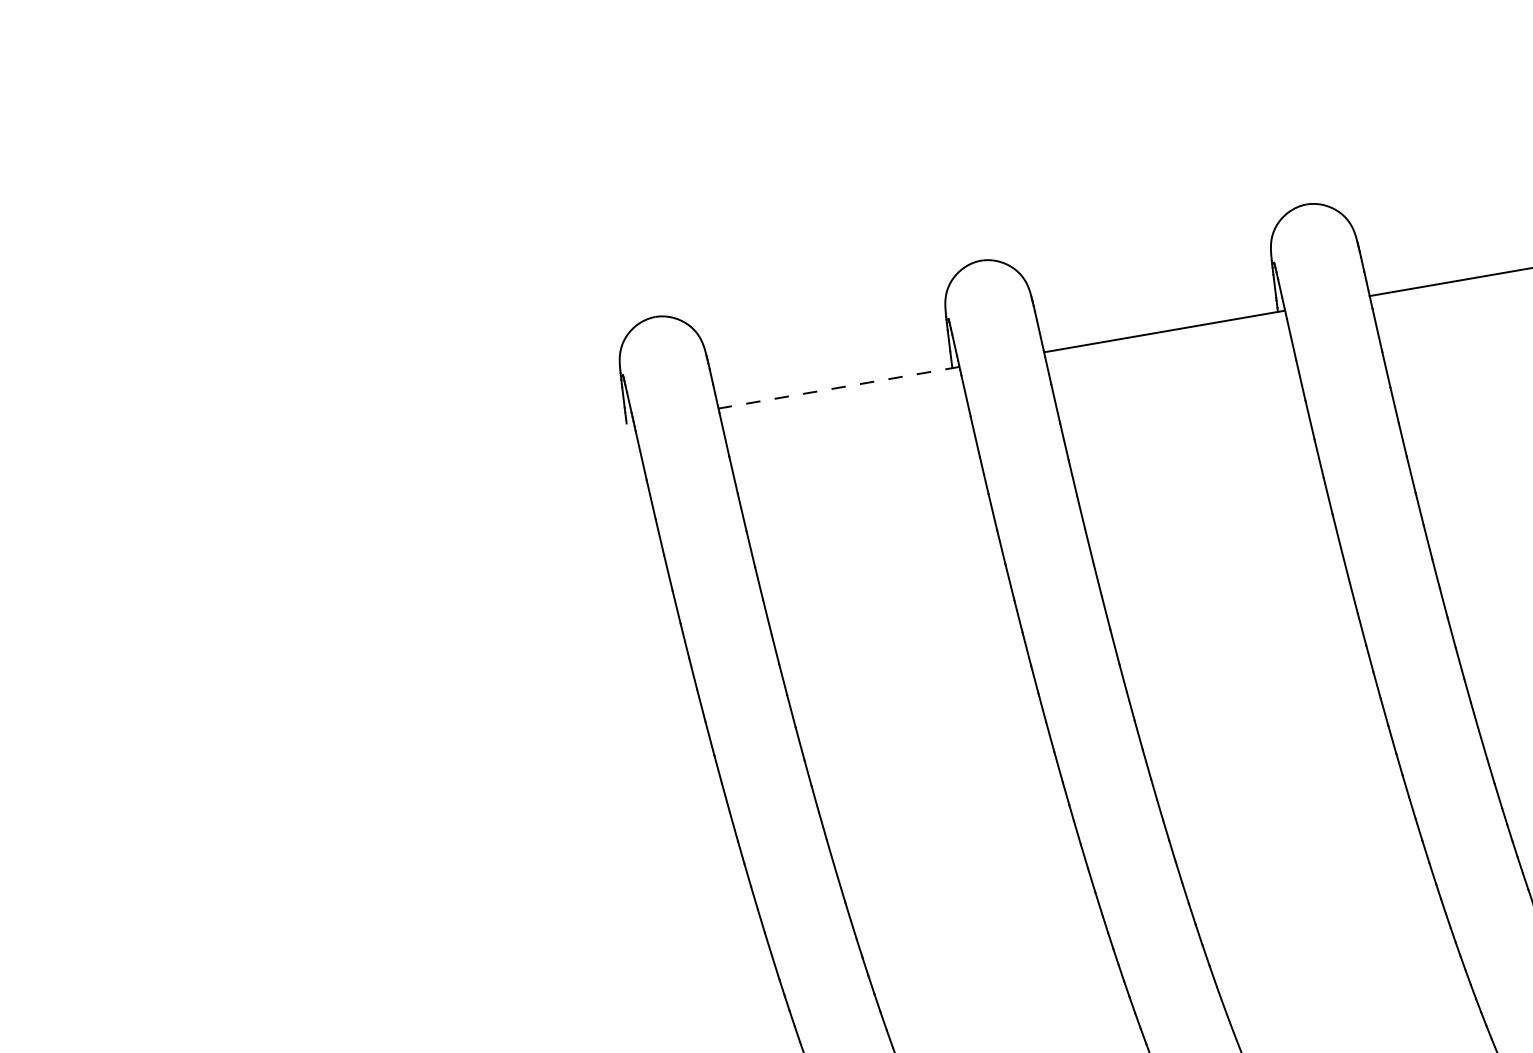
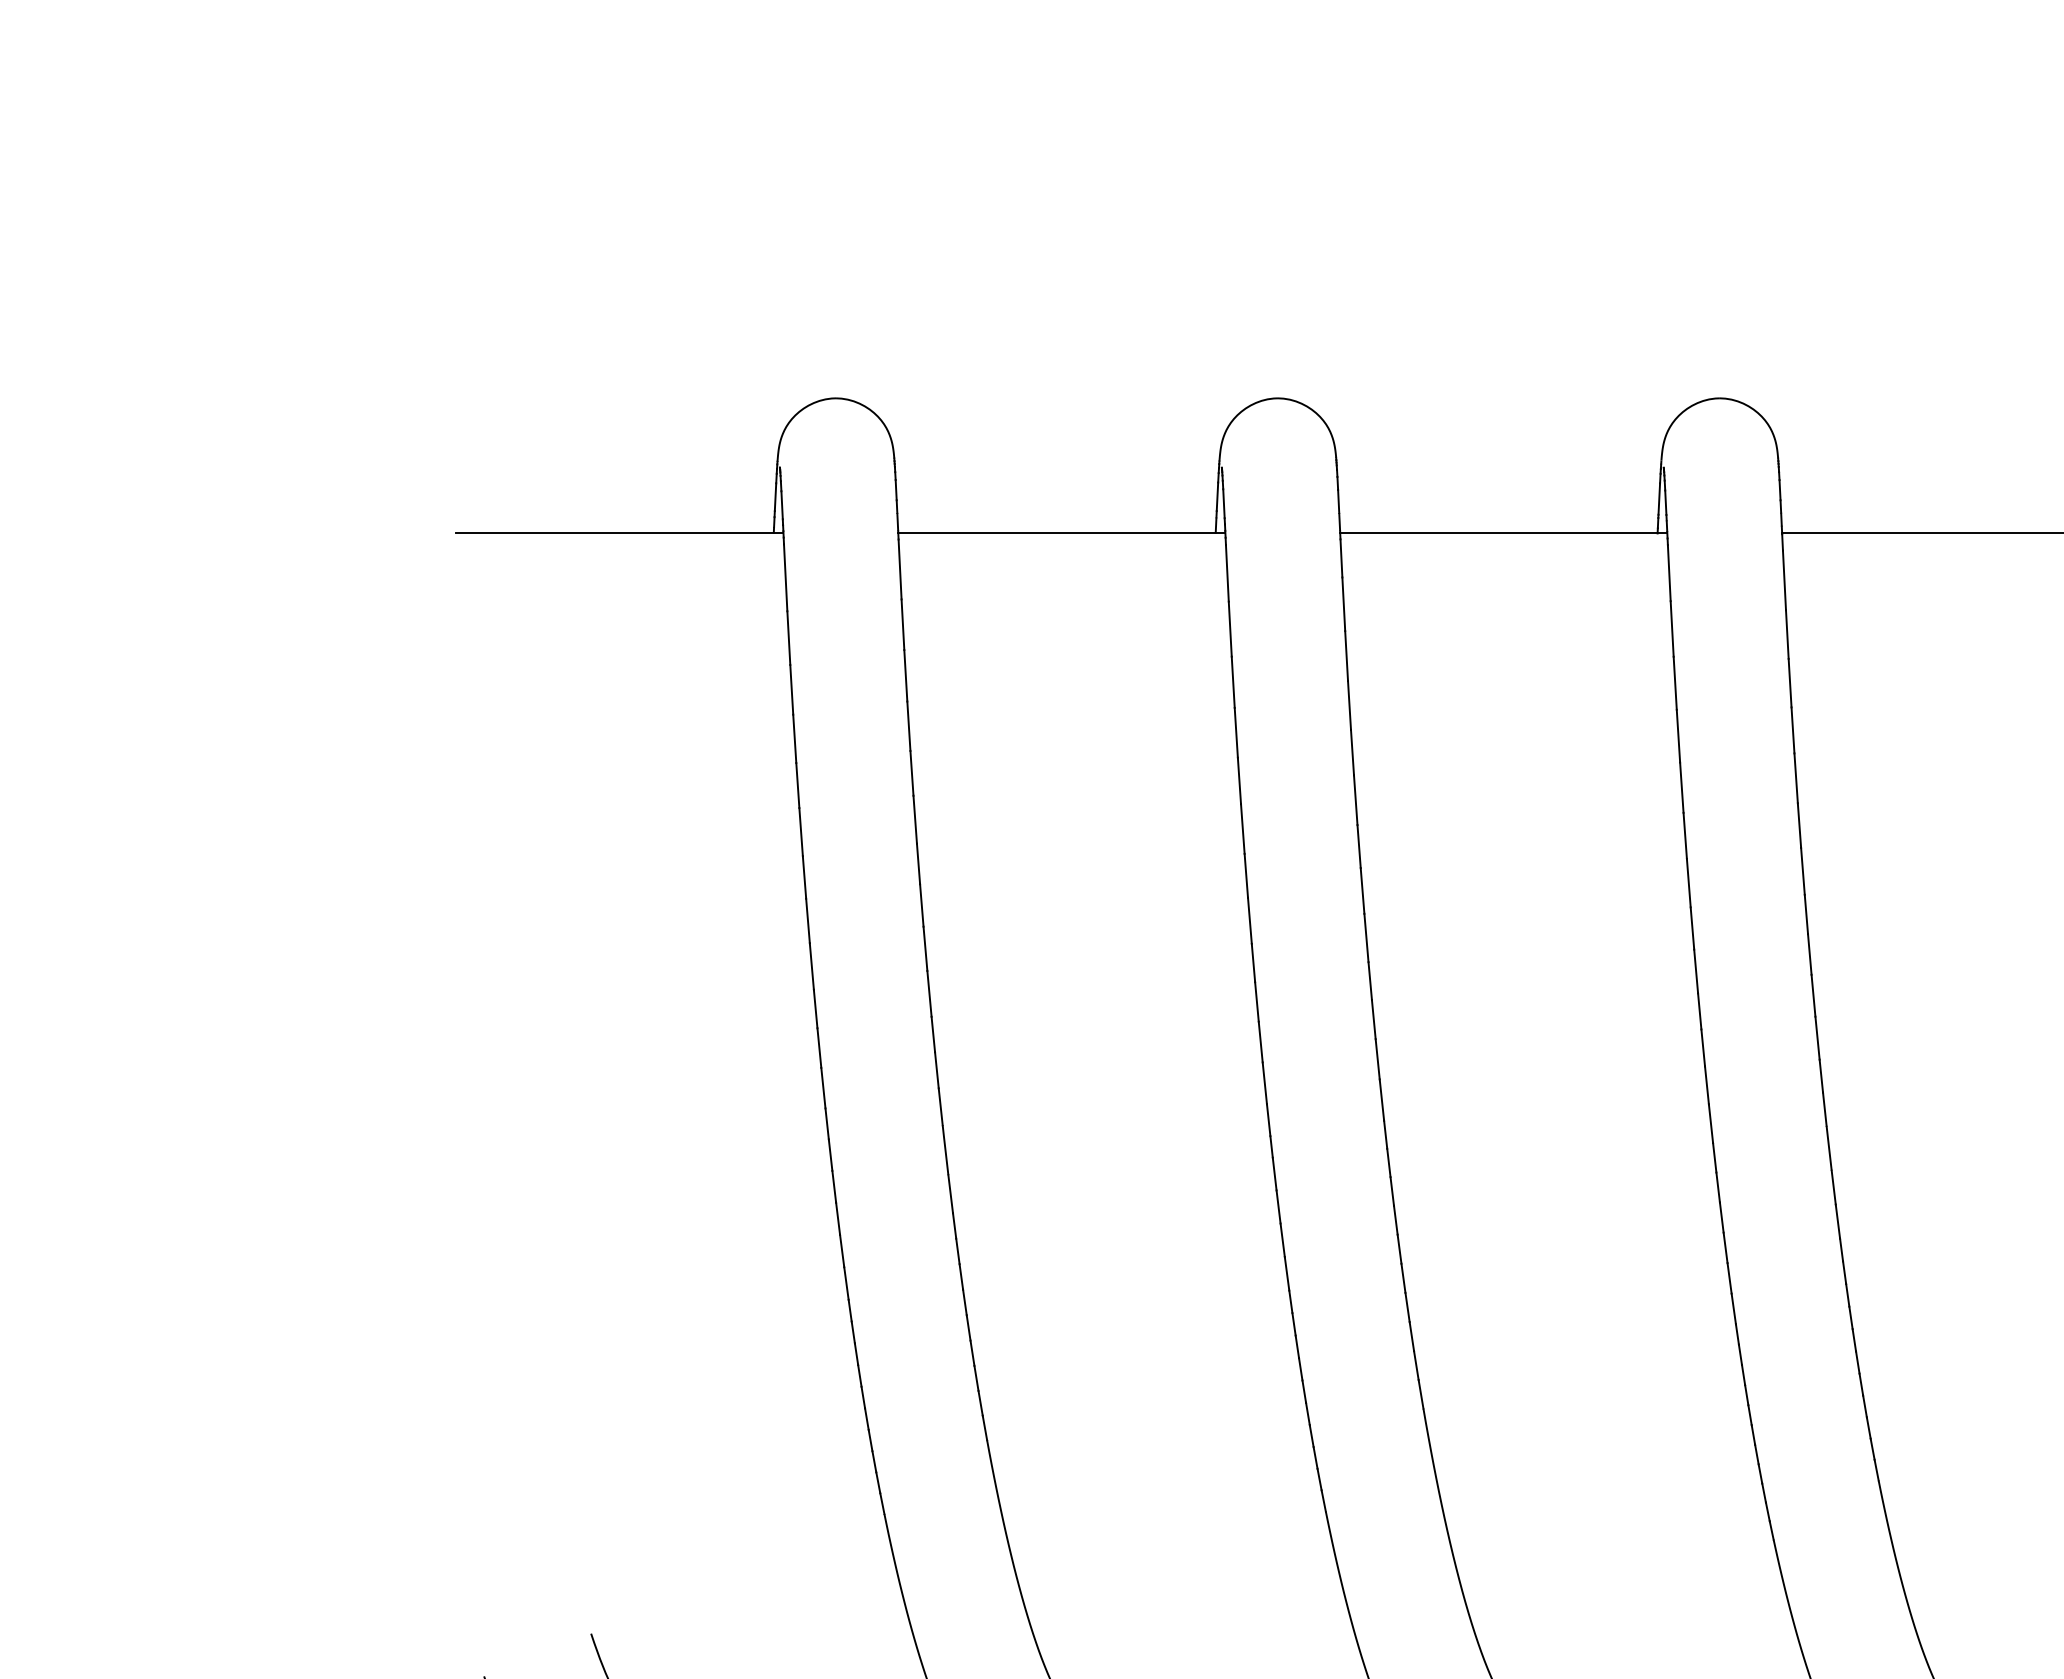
line: (838, 387) -> (1061, 533), dashed -> solid
line: (513, 444) -> (619, 533), added

